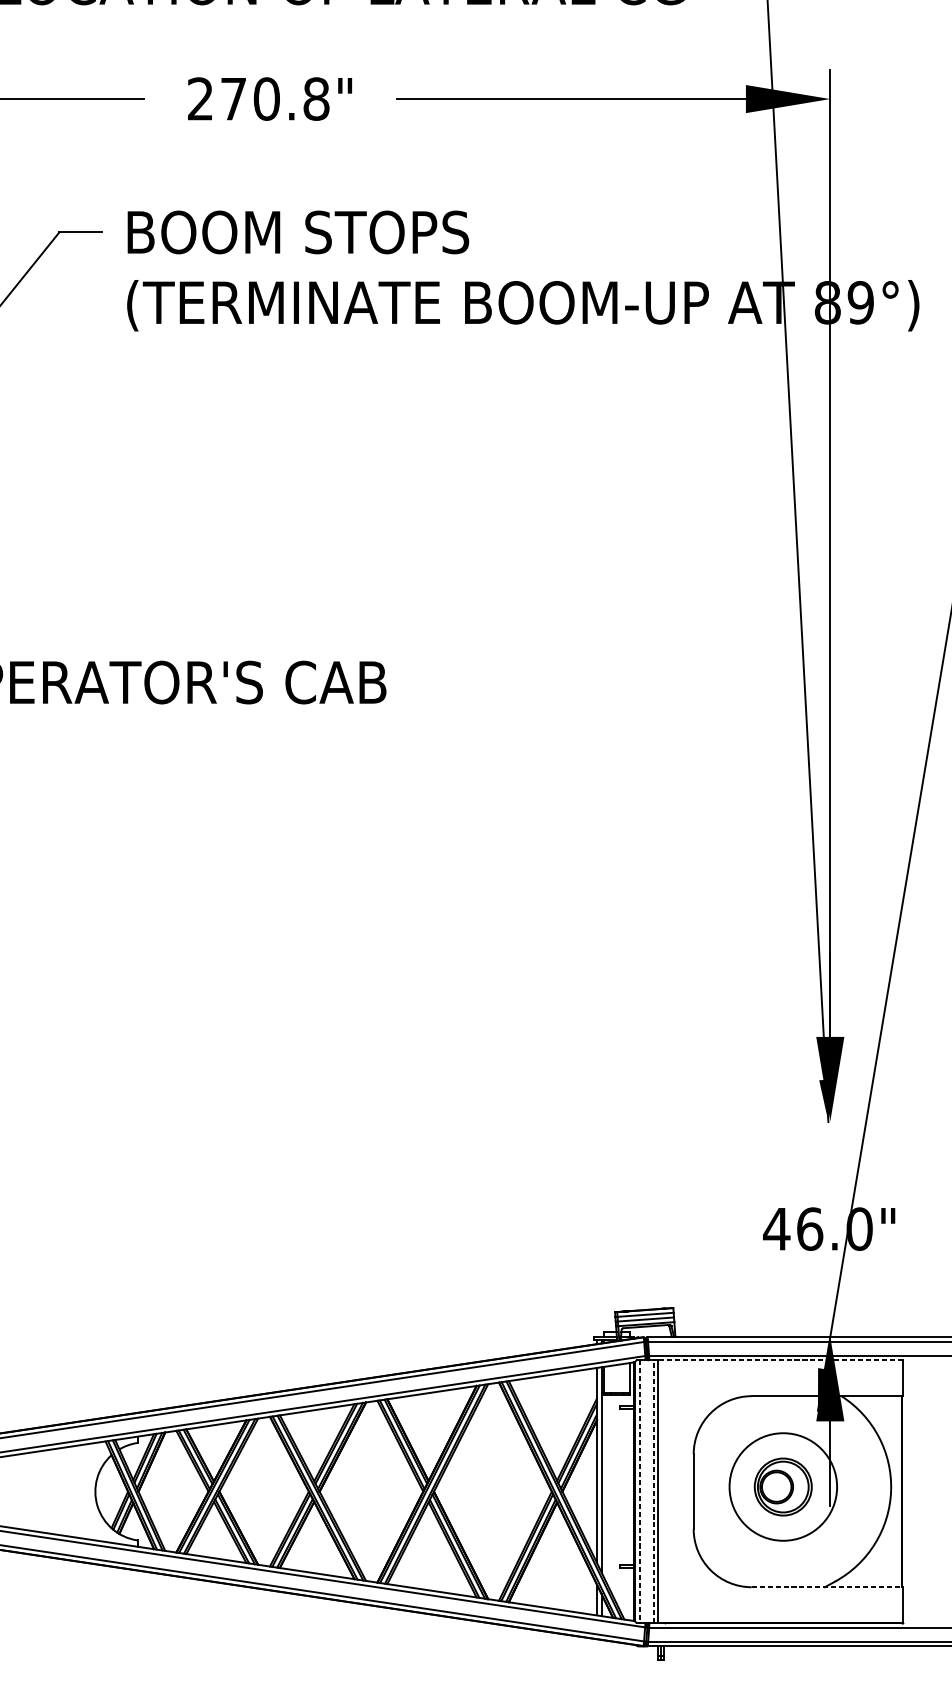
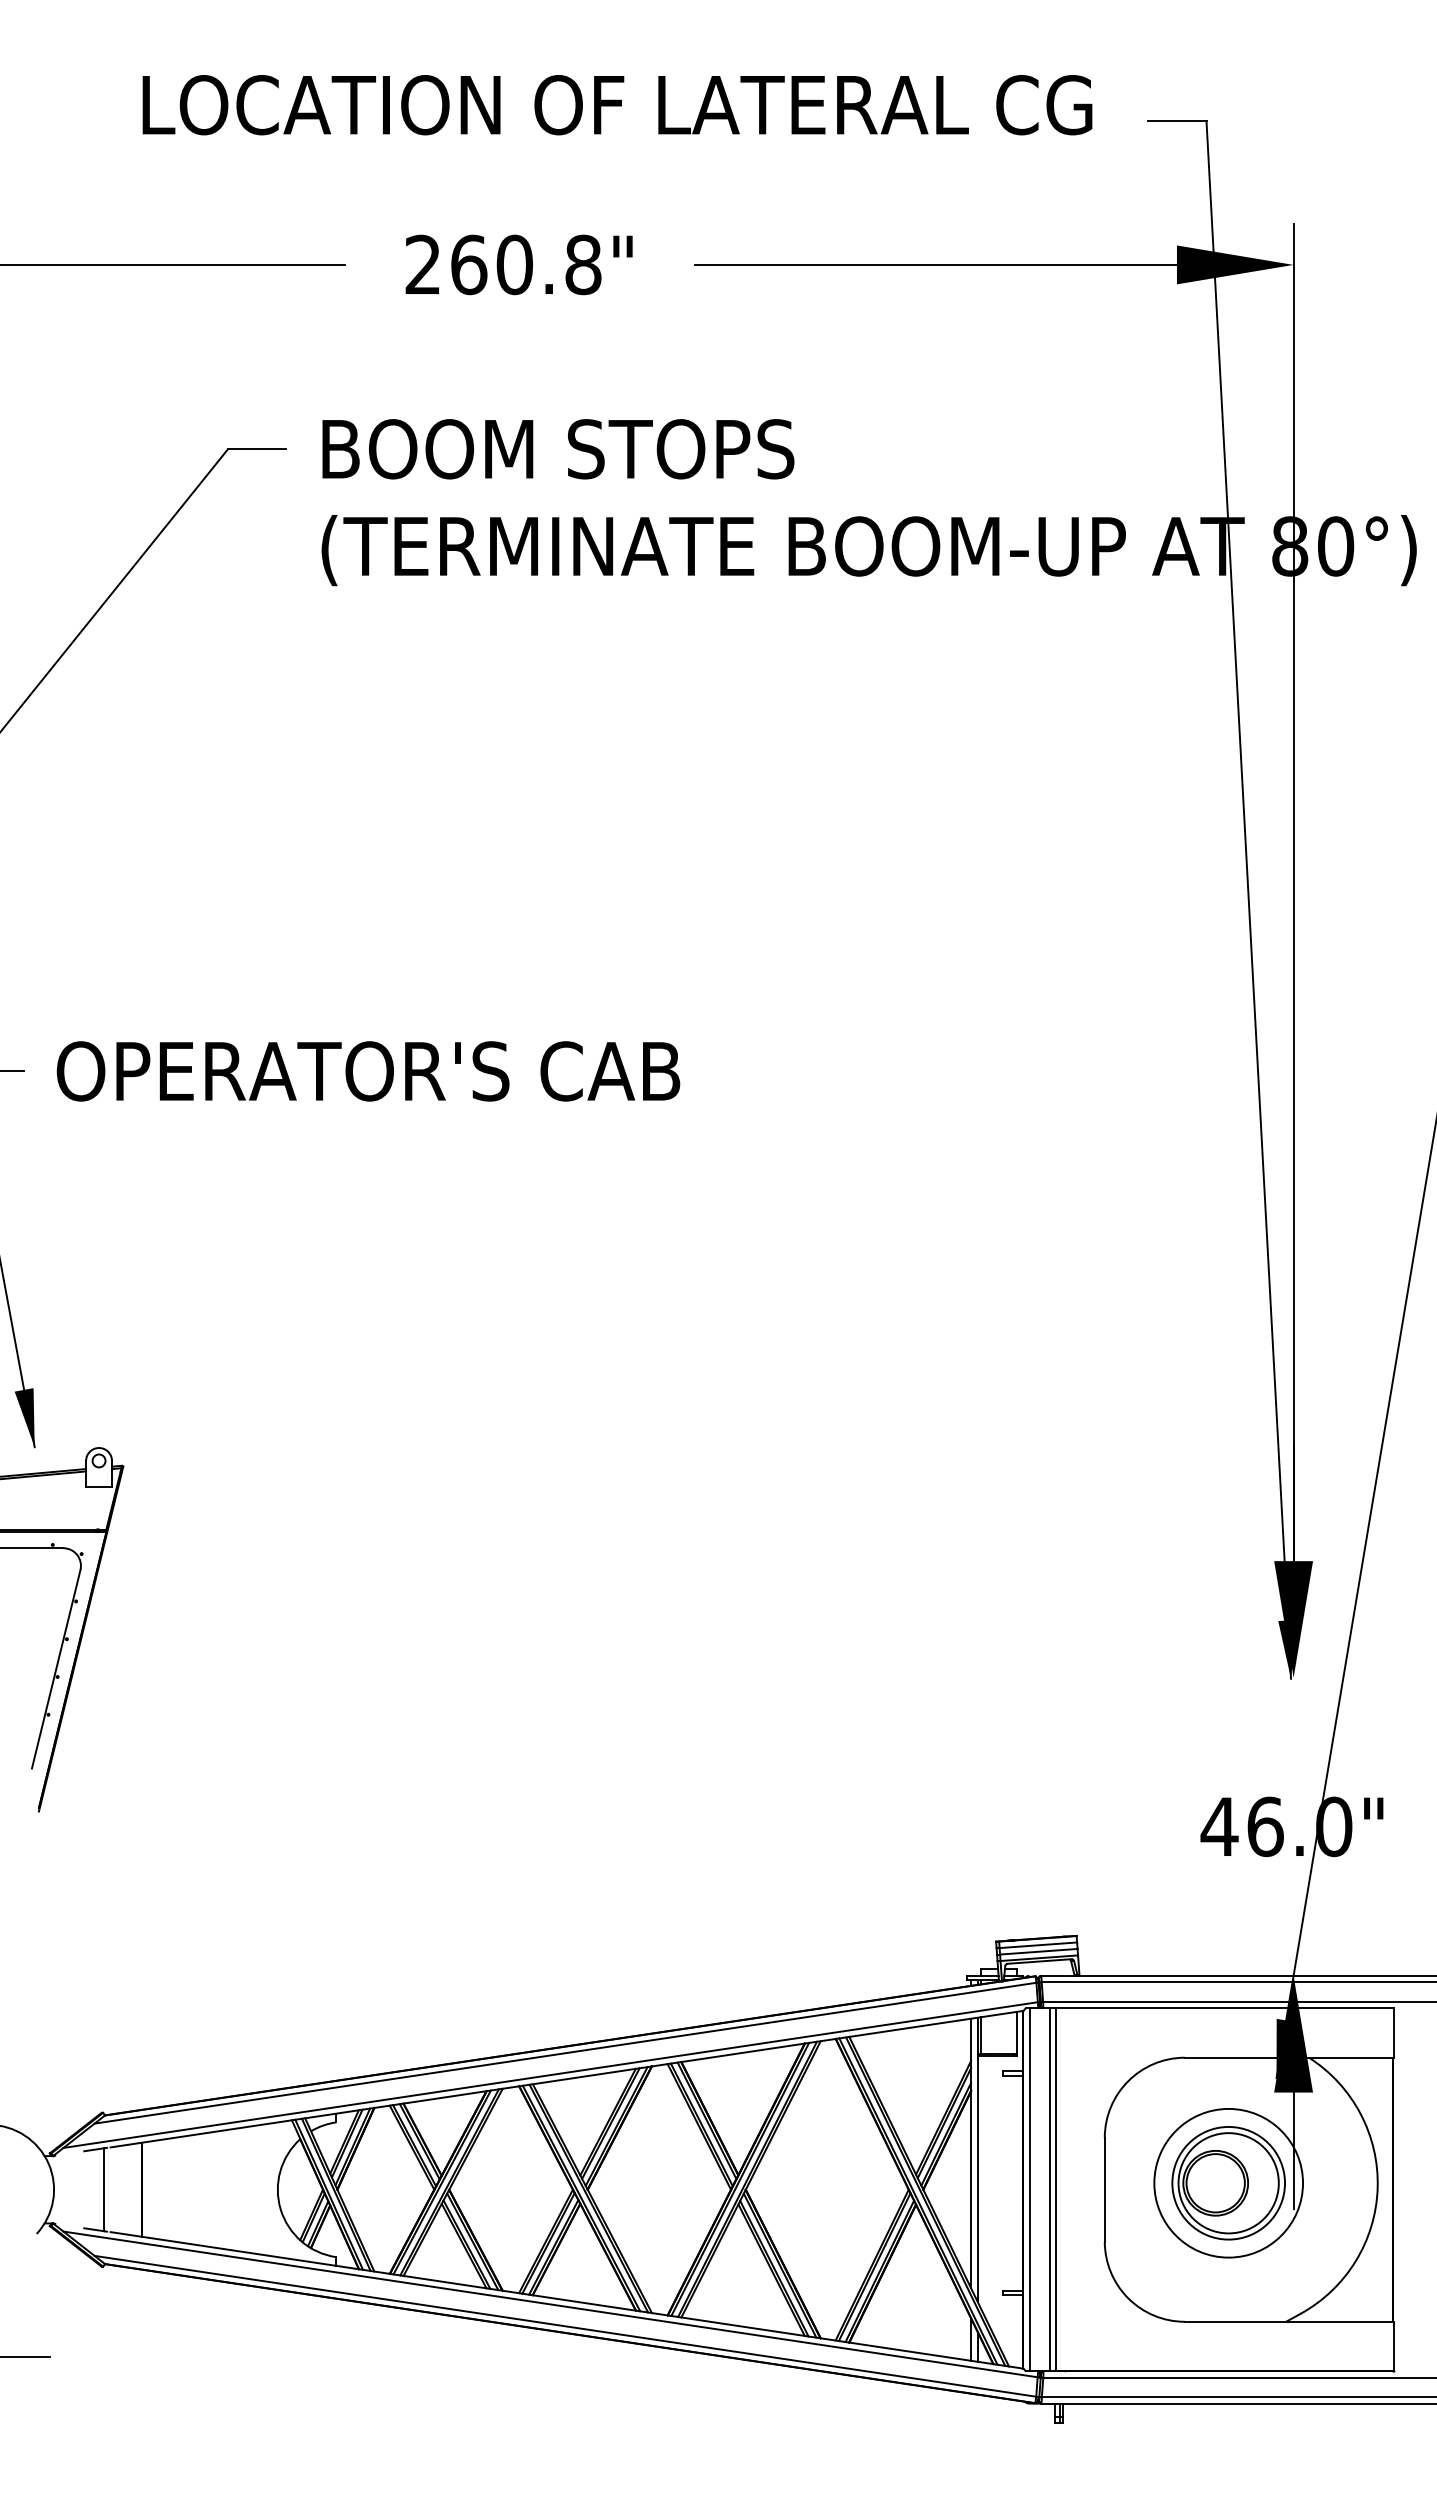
text: (234, 98) -> (469, 264), 270.8" -> 260.8"
text: (860, 302) -> (1335, 546), 89°) -> 80°)
line: (780, 1360) -> (1224, 2008), dashed -> solid
part: (783, 1487) -> (1228, 2183), size x1.43
line: (653, 1491) -> (1049, 2189), dashed -> solid
line: (639, 1492) -> (1030, 2190), dashed -> solid
line: (827, 1587) -> (1289, 2321), dashed -> solid

